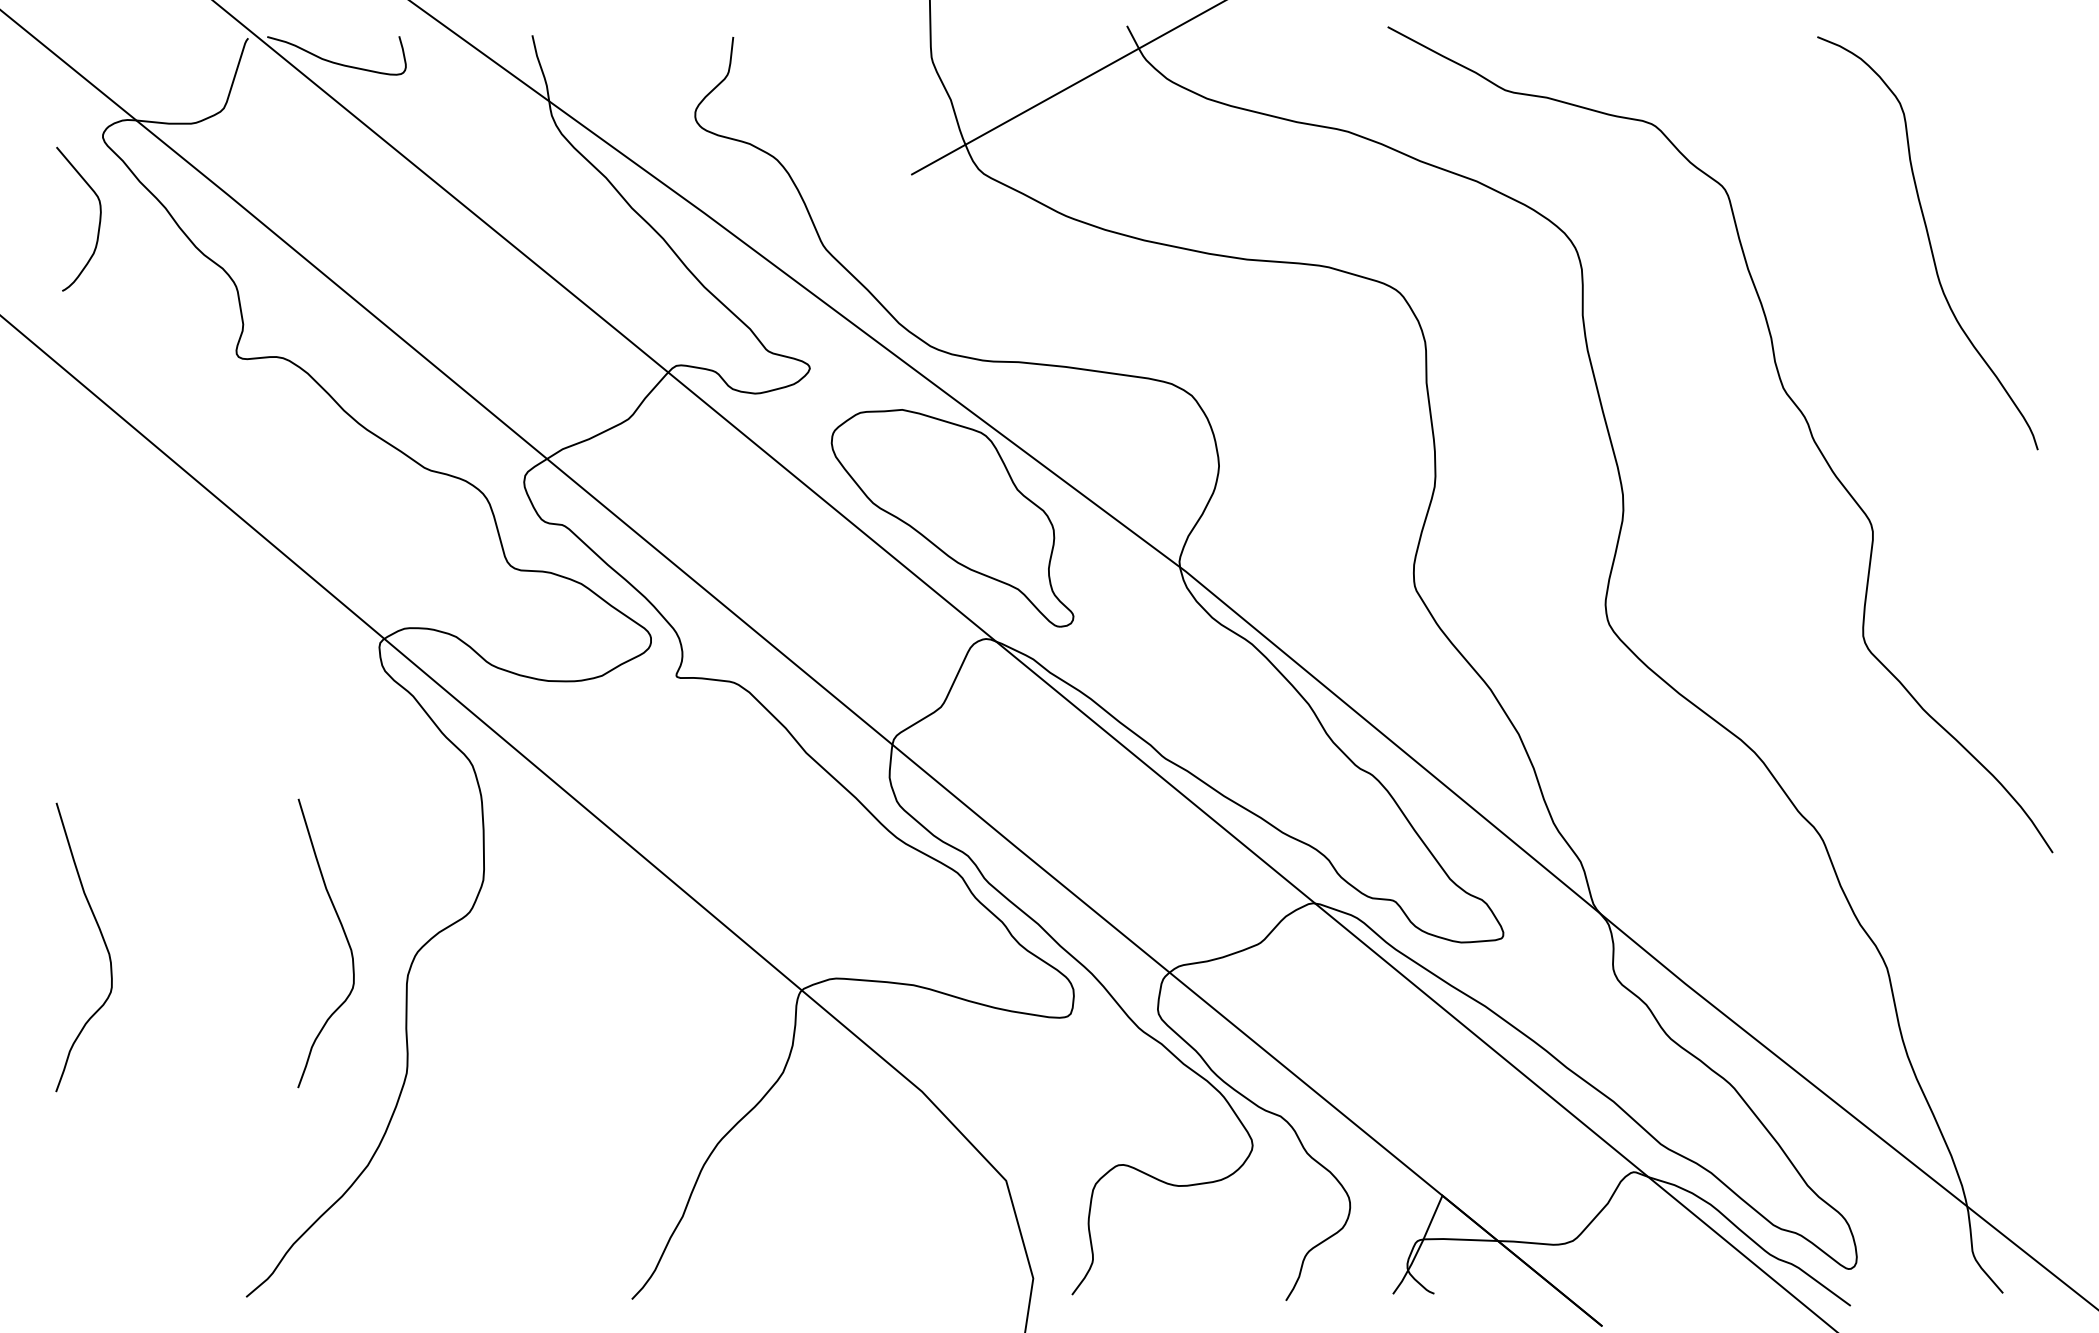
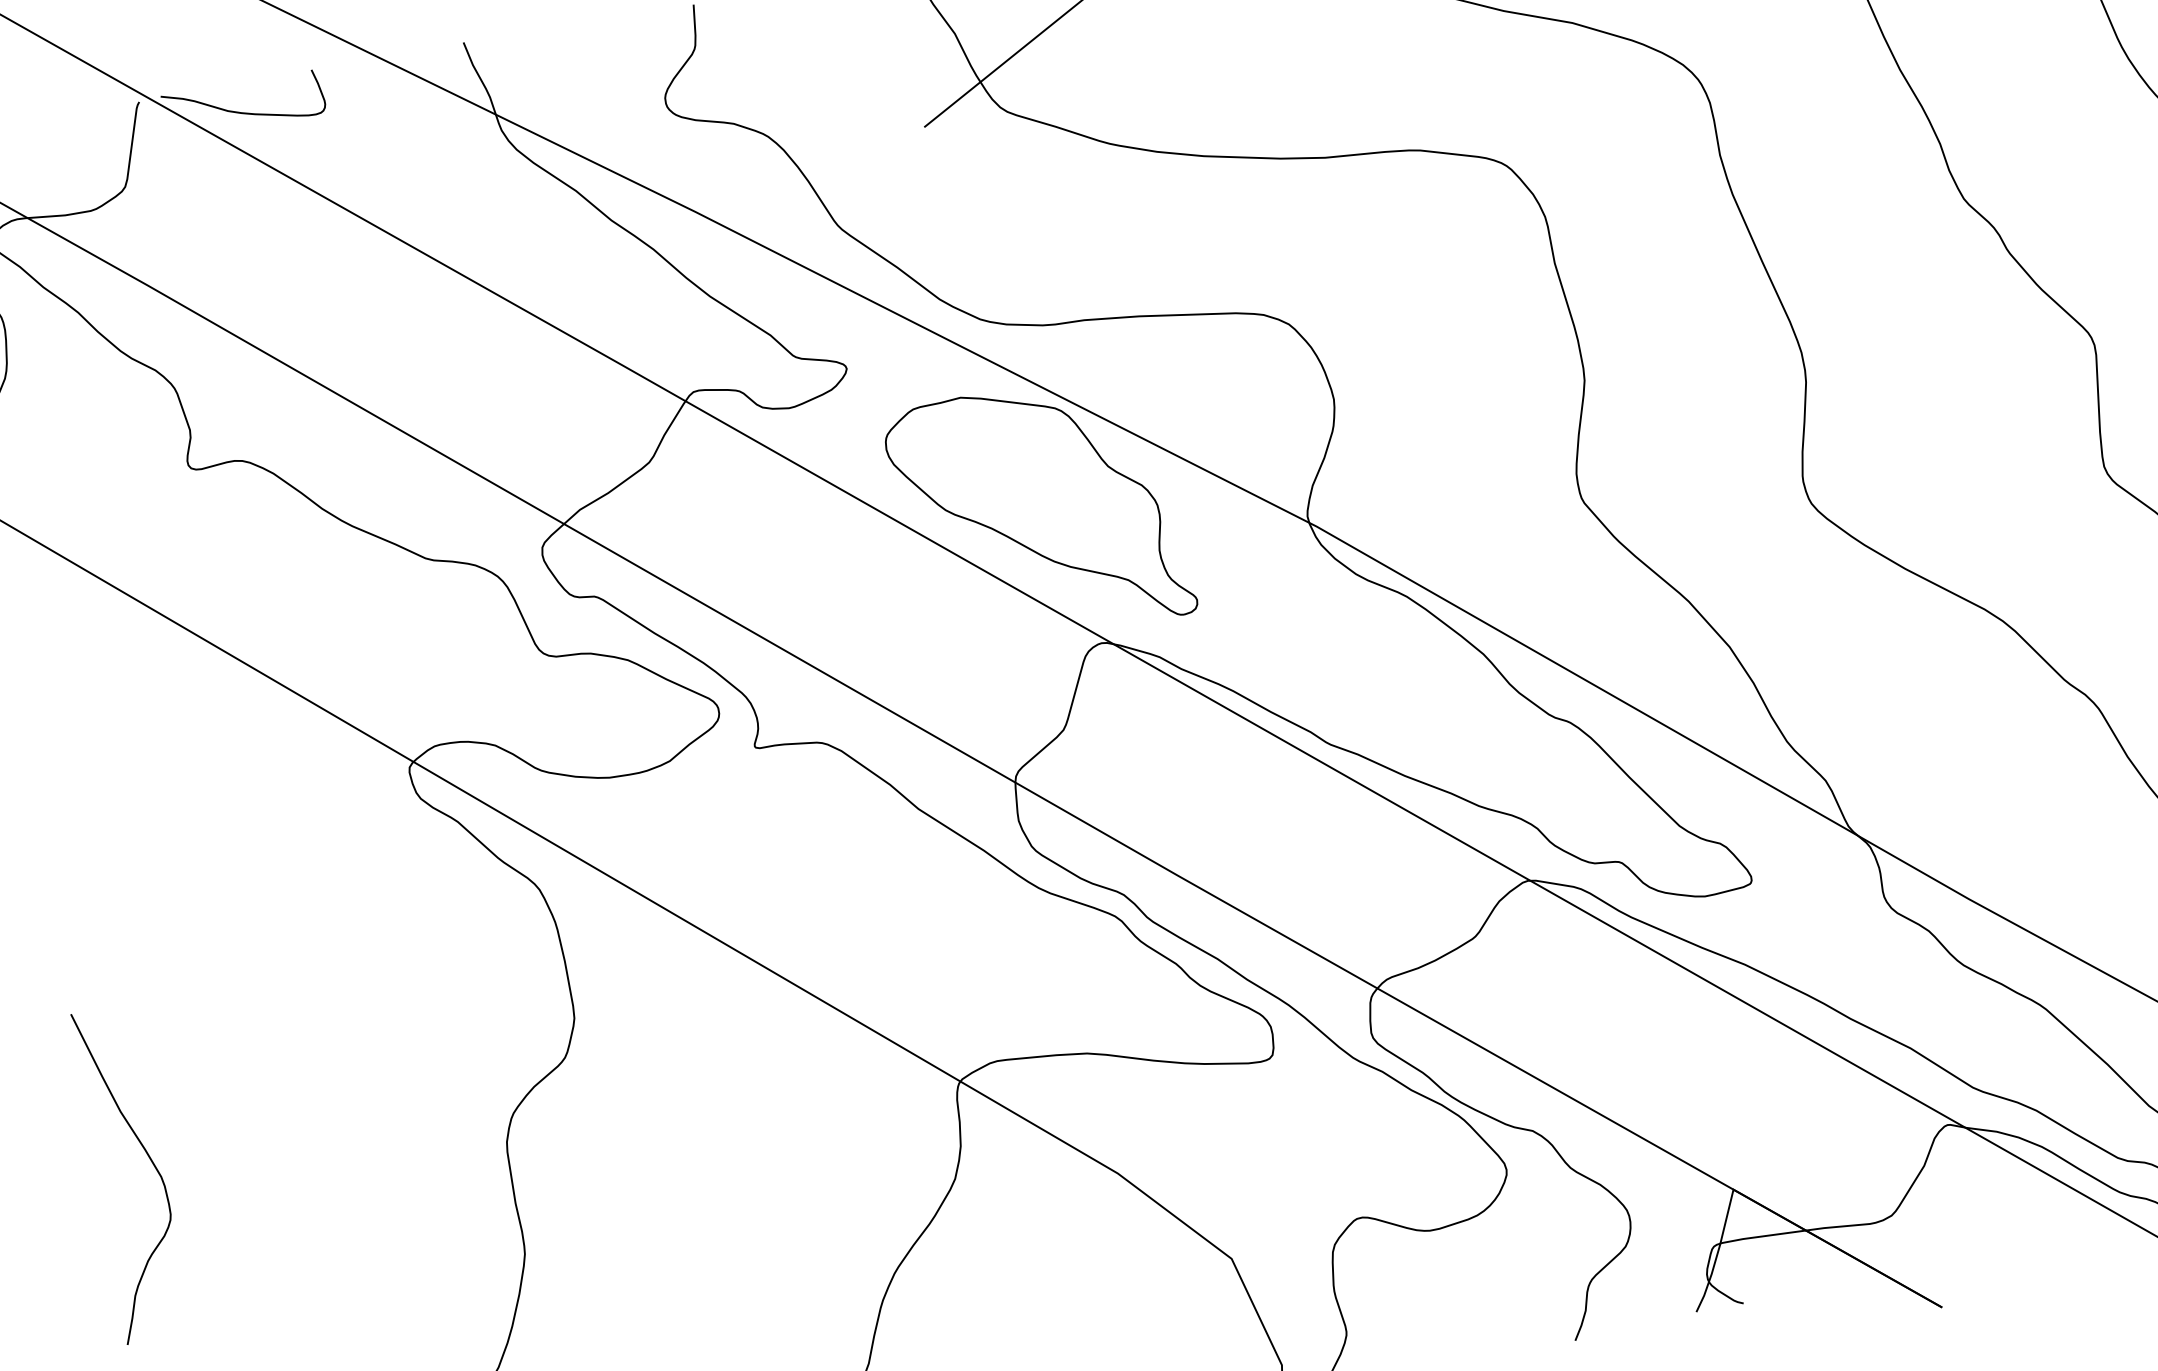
curve: (344, 935) -> (426, 1109), removed

